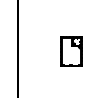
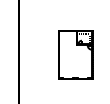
part: (71, 51) -> (75, 54), size x1.6

